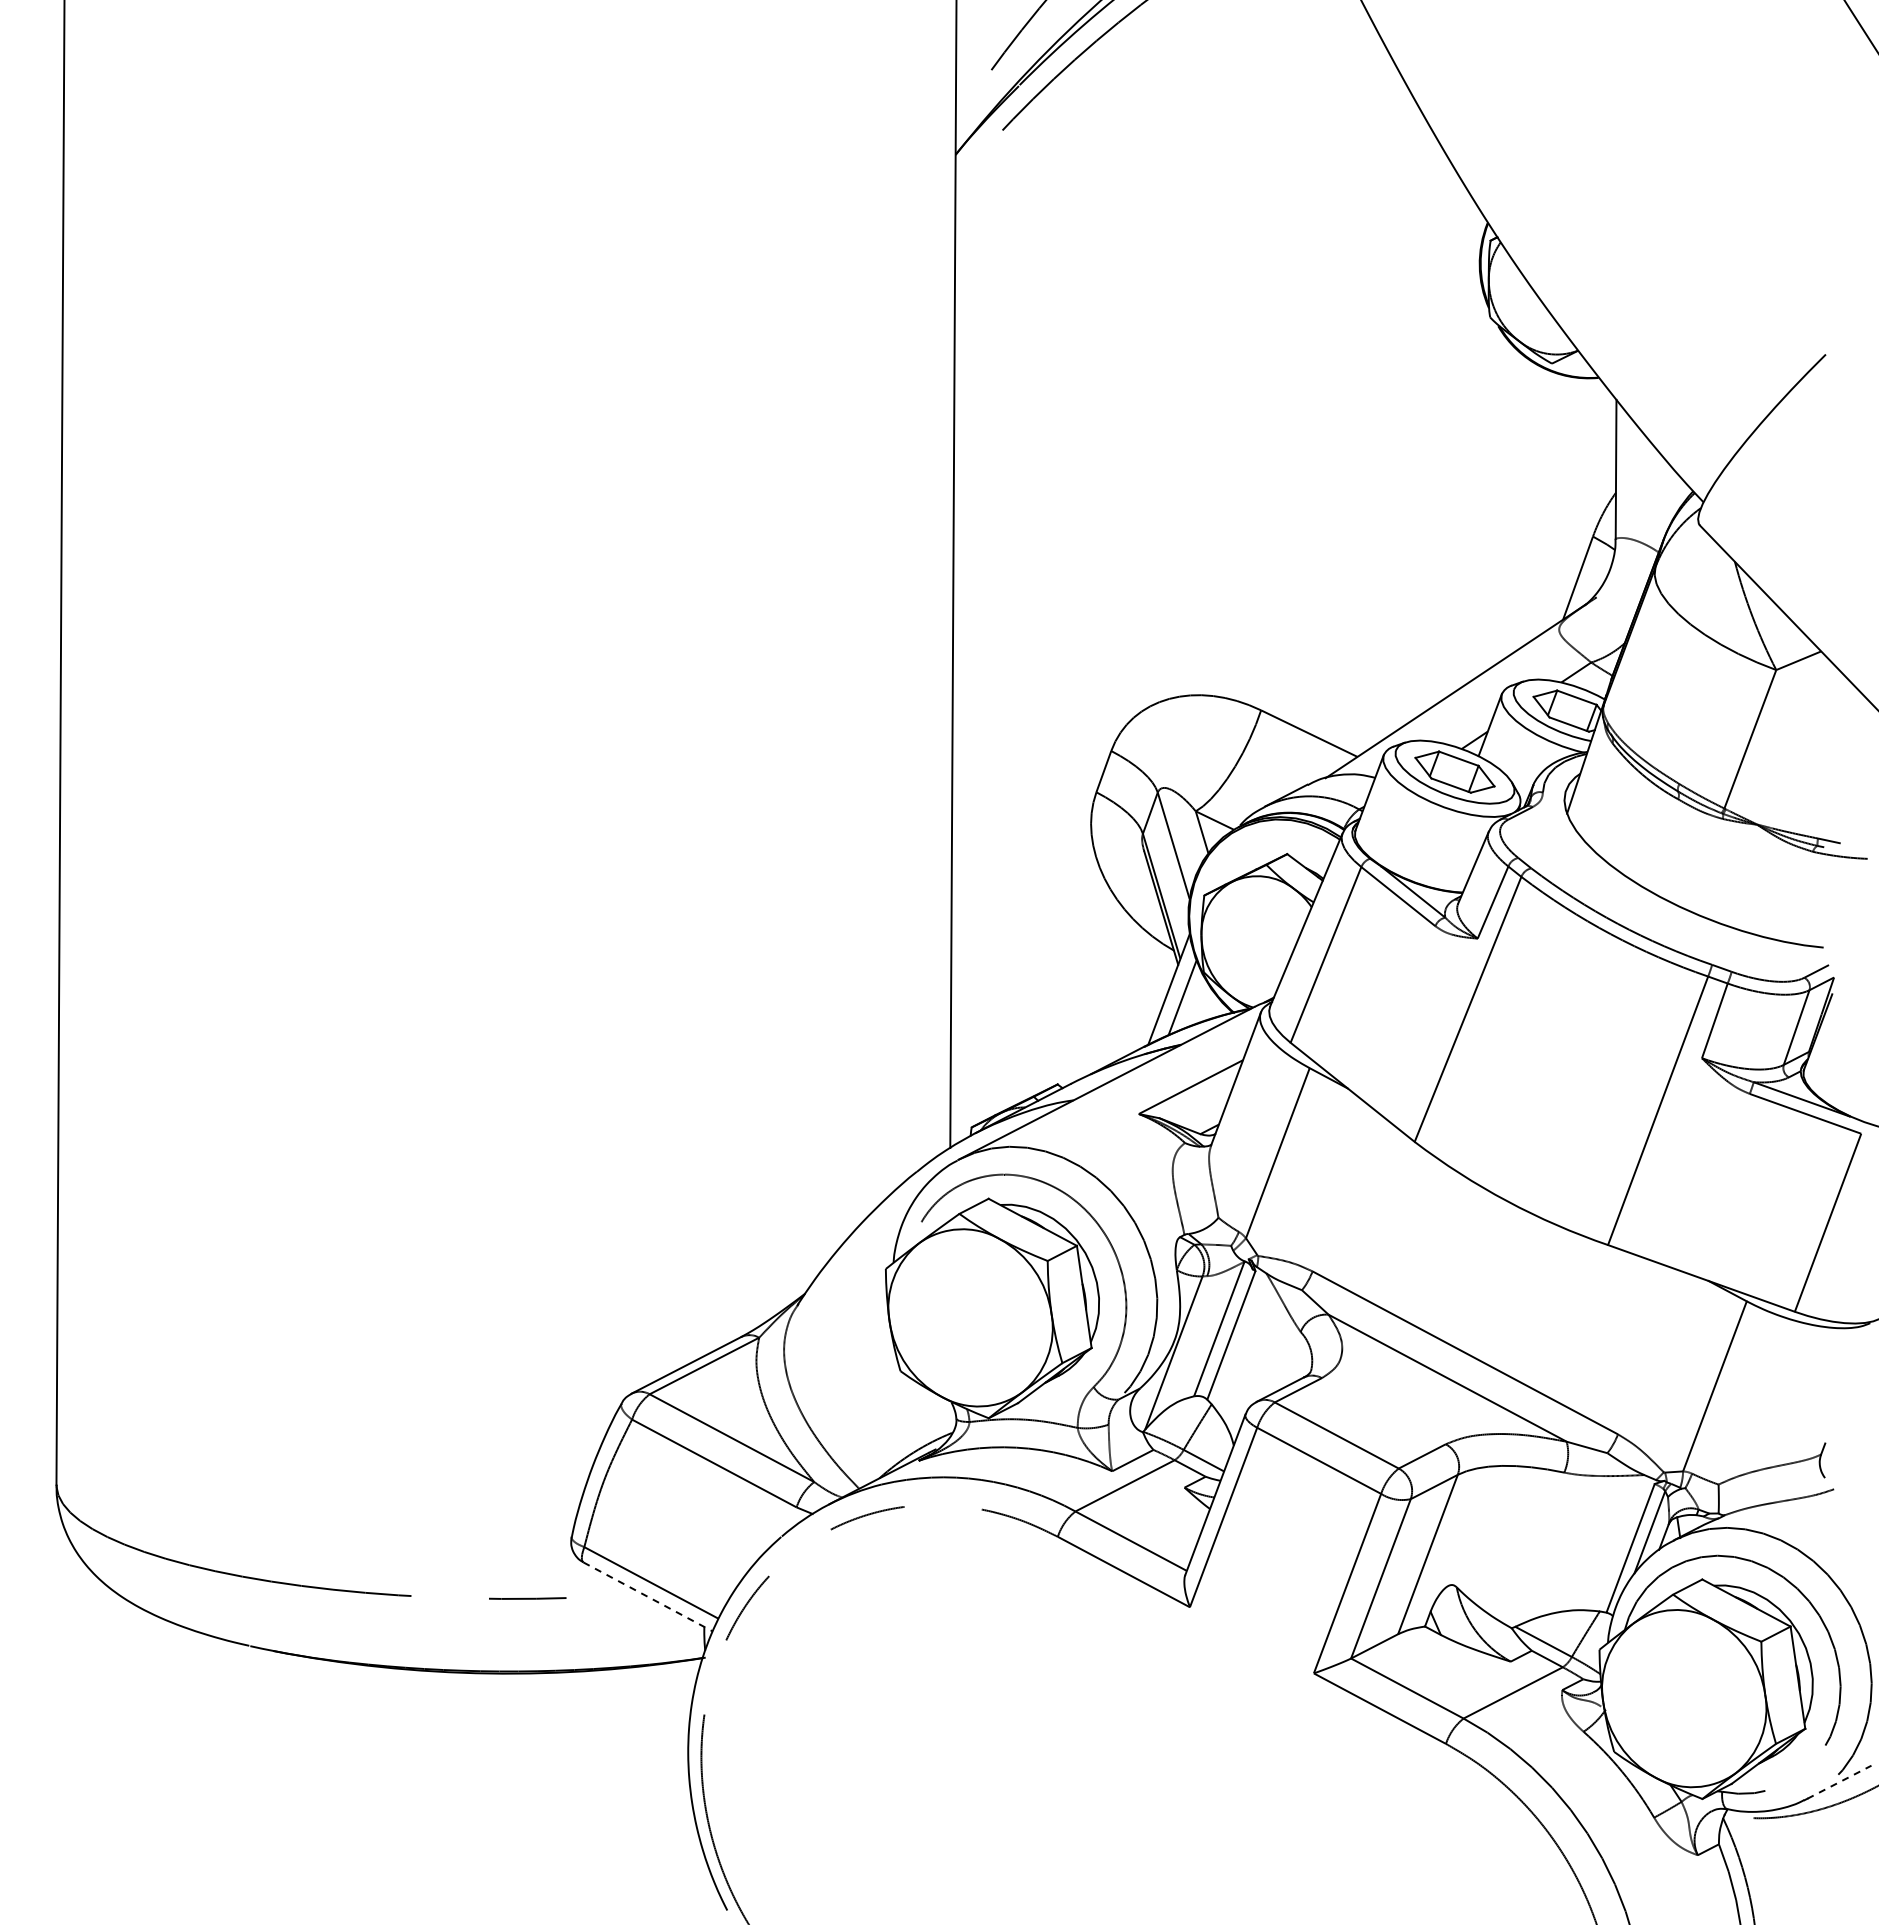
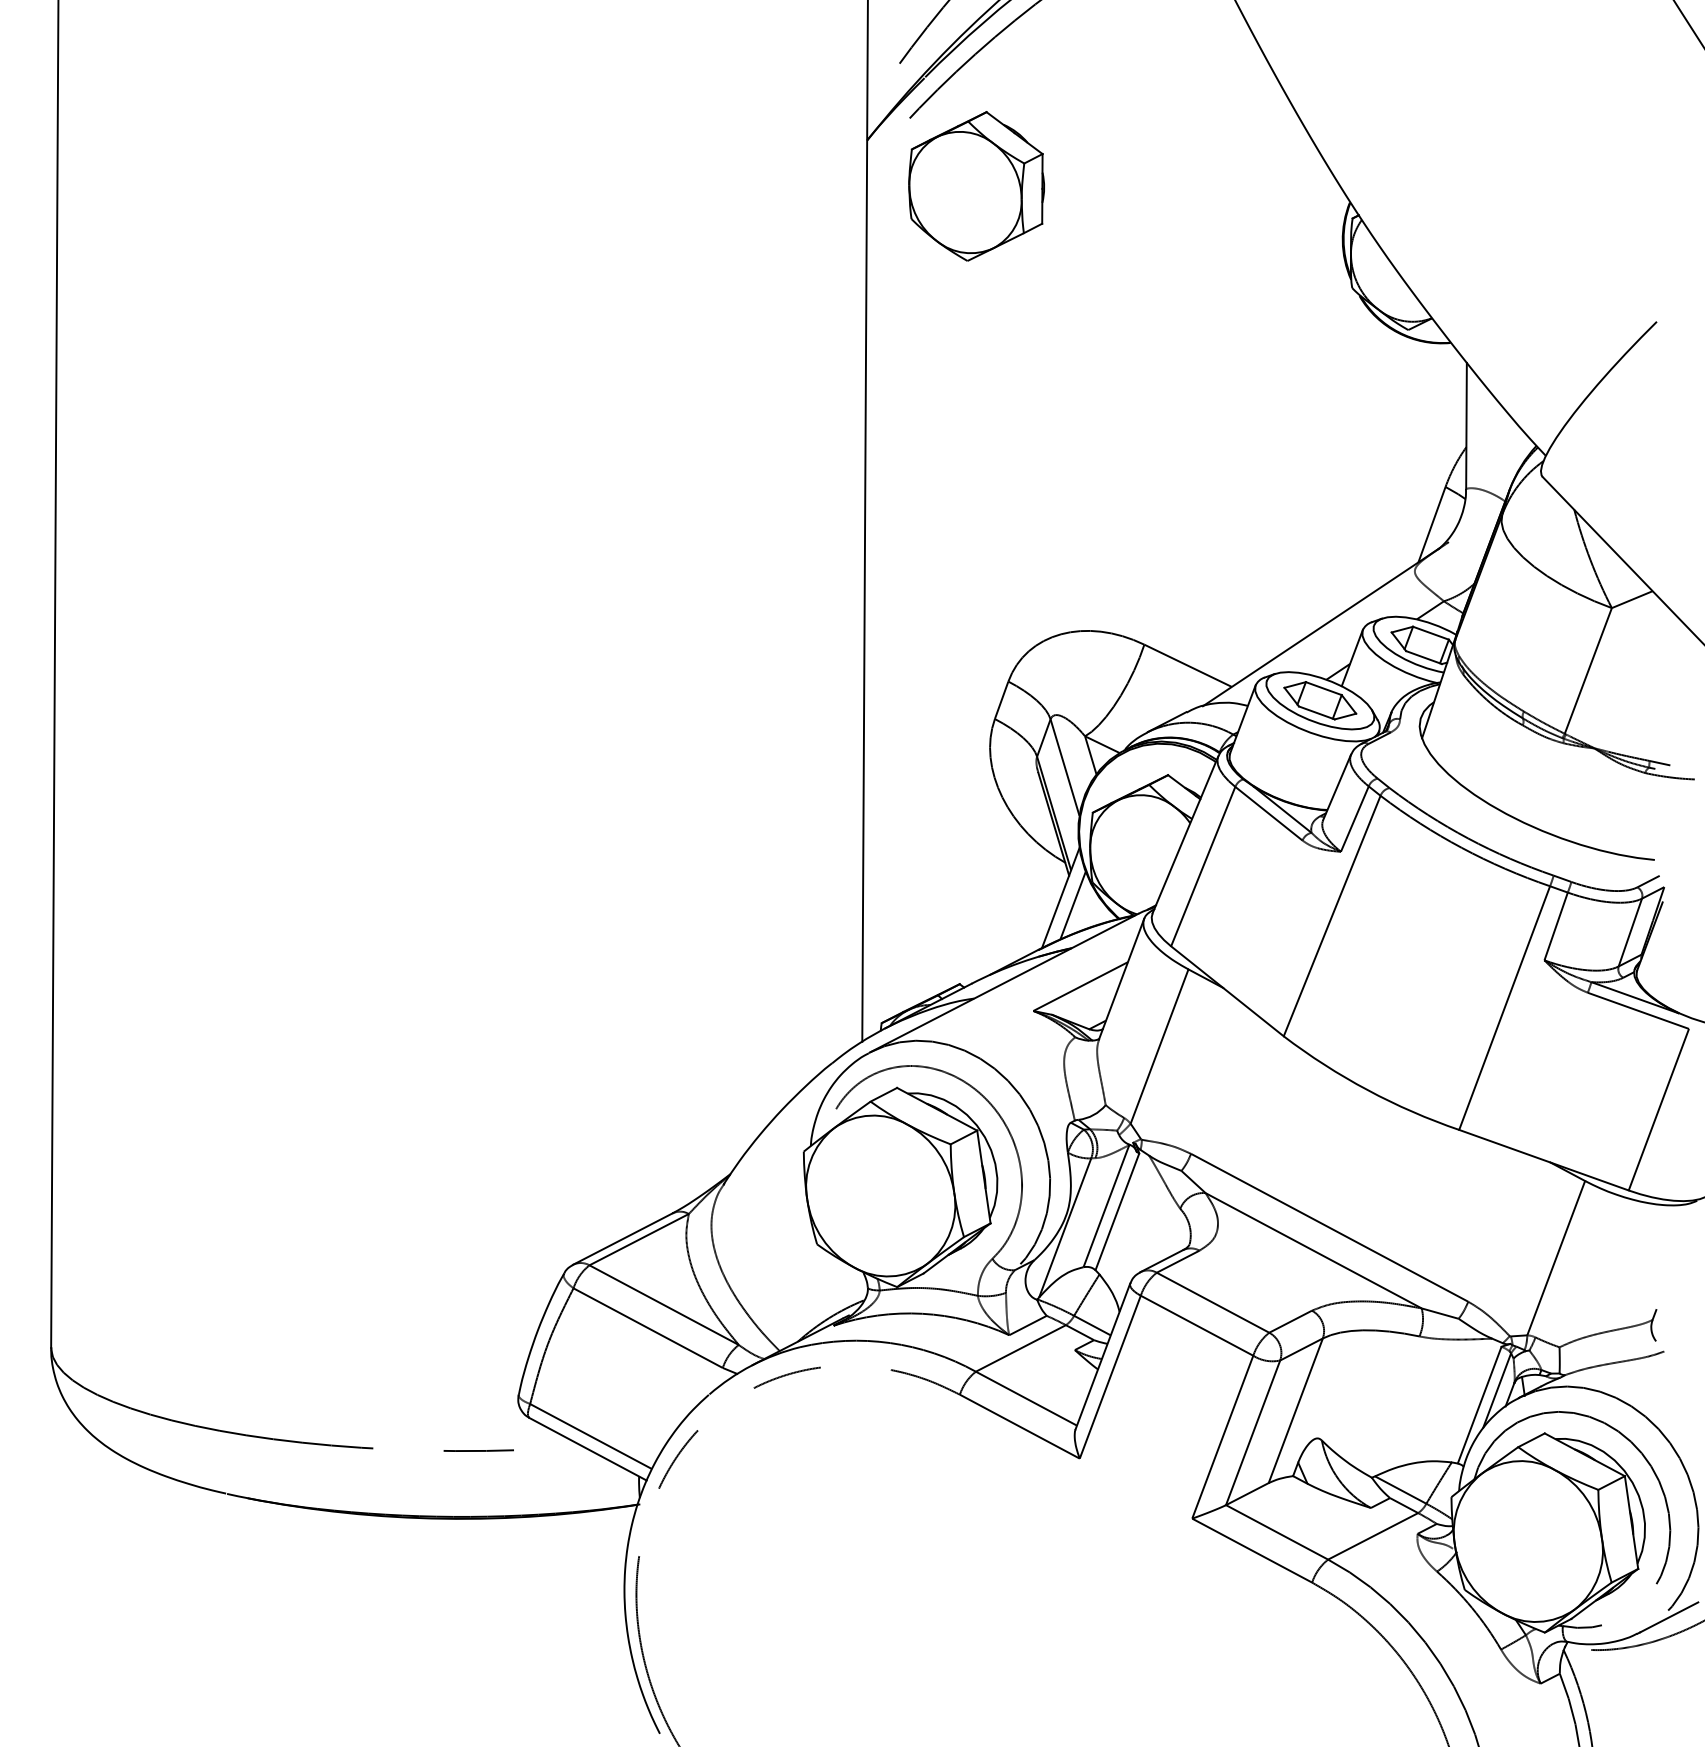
part: (1076, 205) -> (976, 186), added
line: (648, 1597) -> (588, 1449), dashed -> solid
line: (1839, 1782) -> (1669, 1617), dashed -> solid

